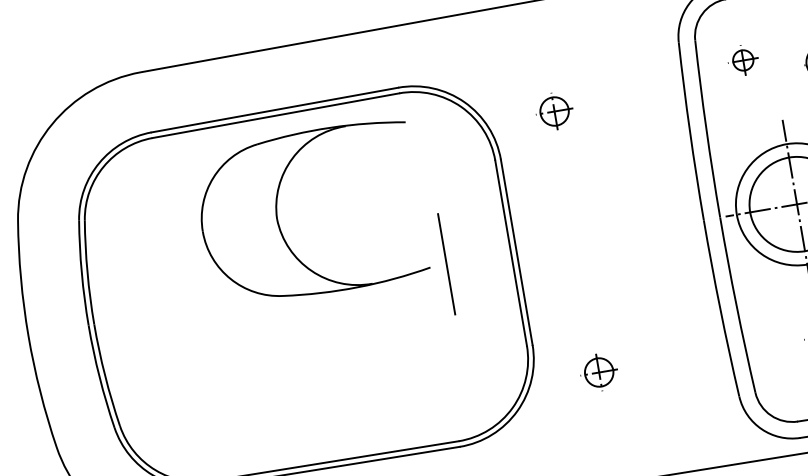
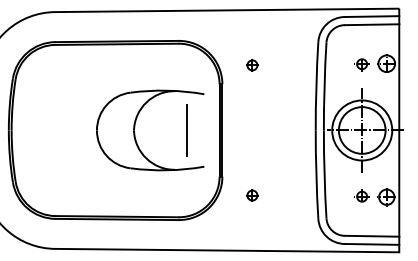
part: (742, 61) -> (361, 64), moved
part: (554, 111) -> (252, 65), size x0.71
part: (279, 212) -> (135, 127), moved
part: (599, 372) -> (252, 195), size x0.71

